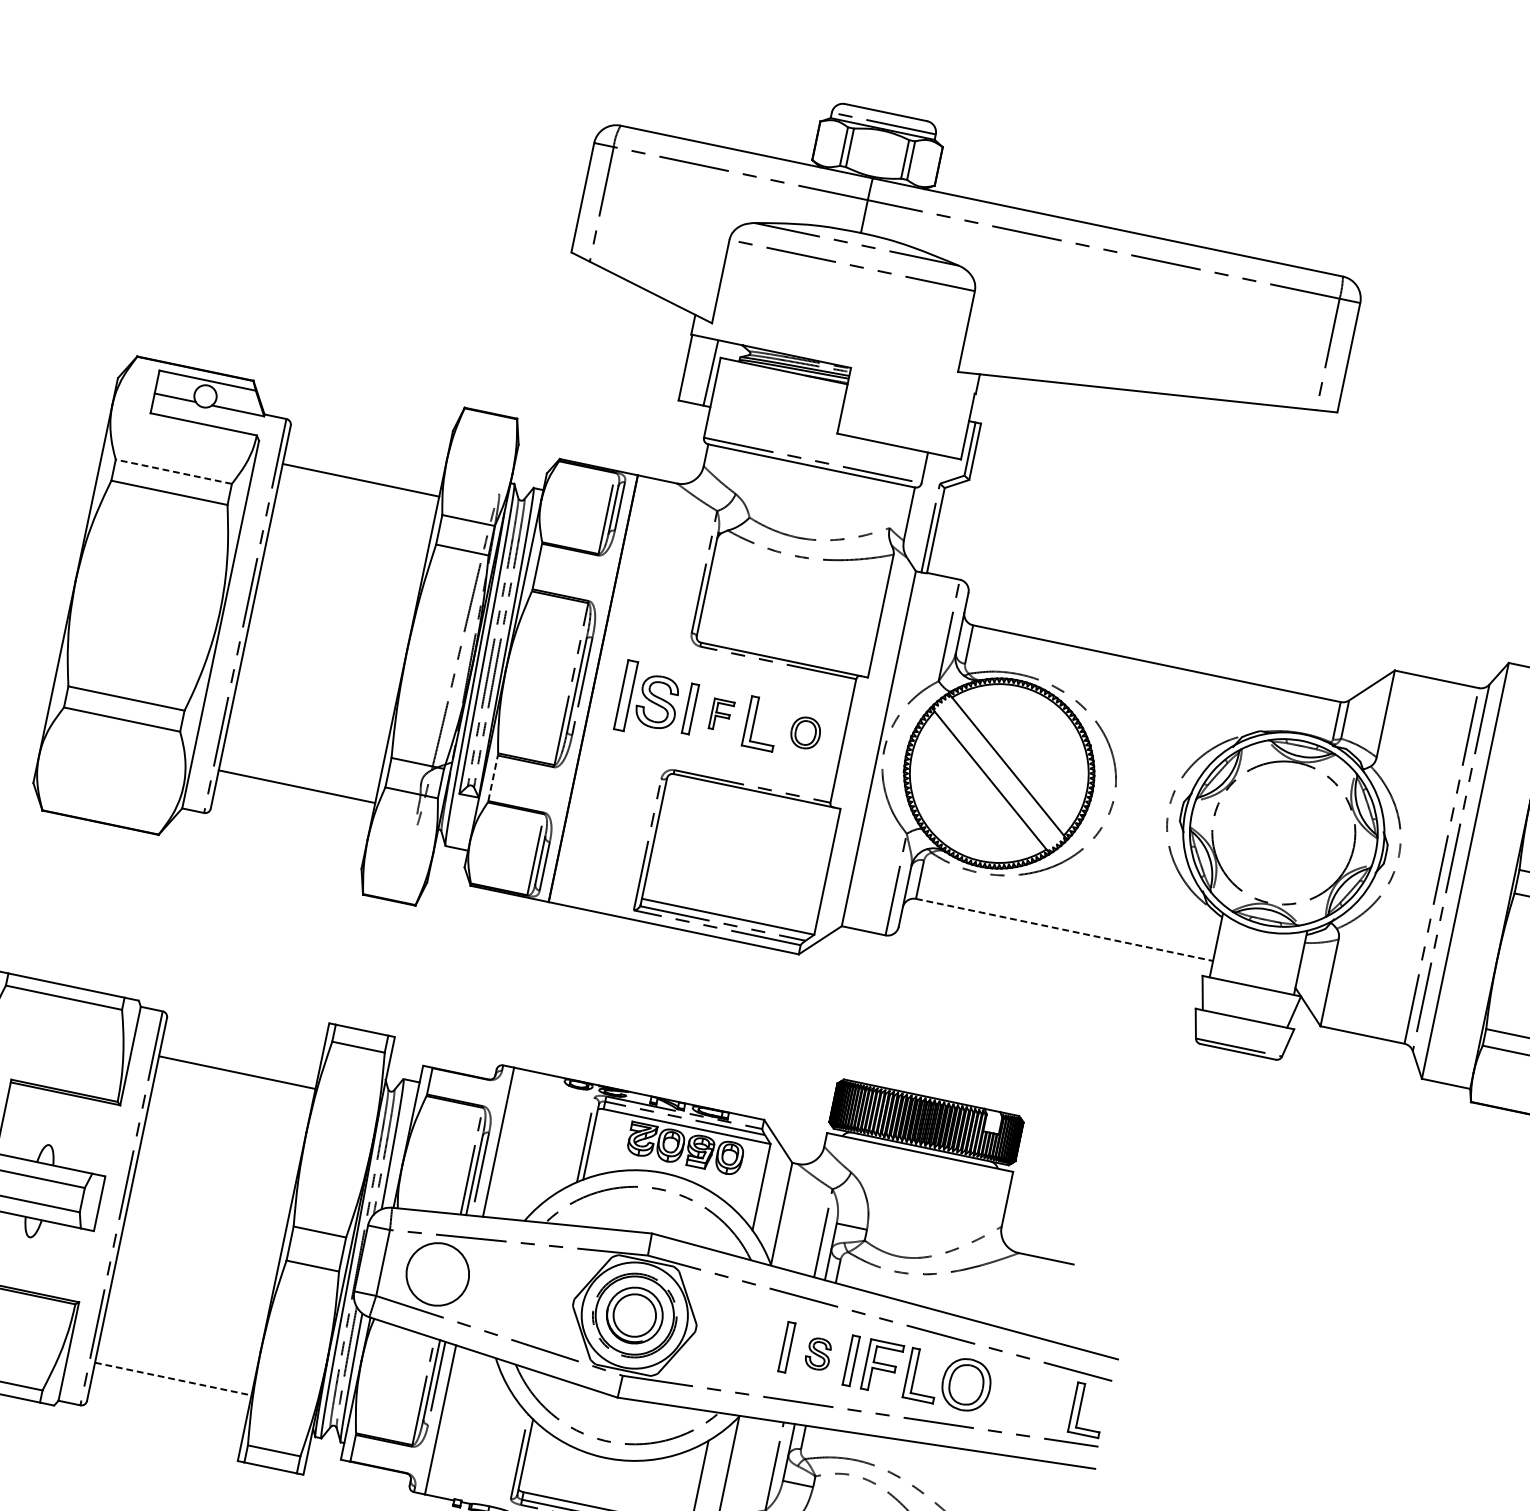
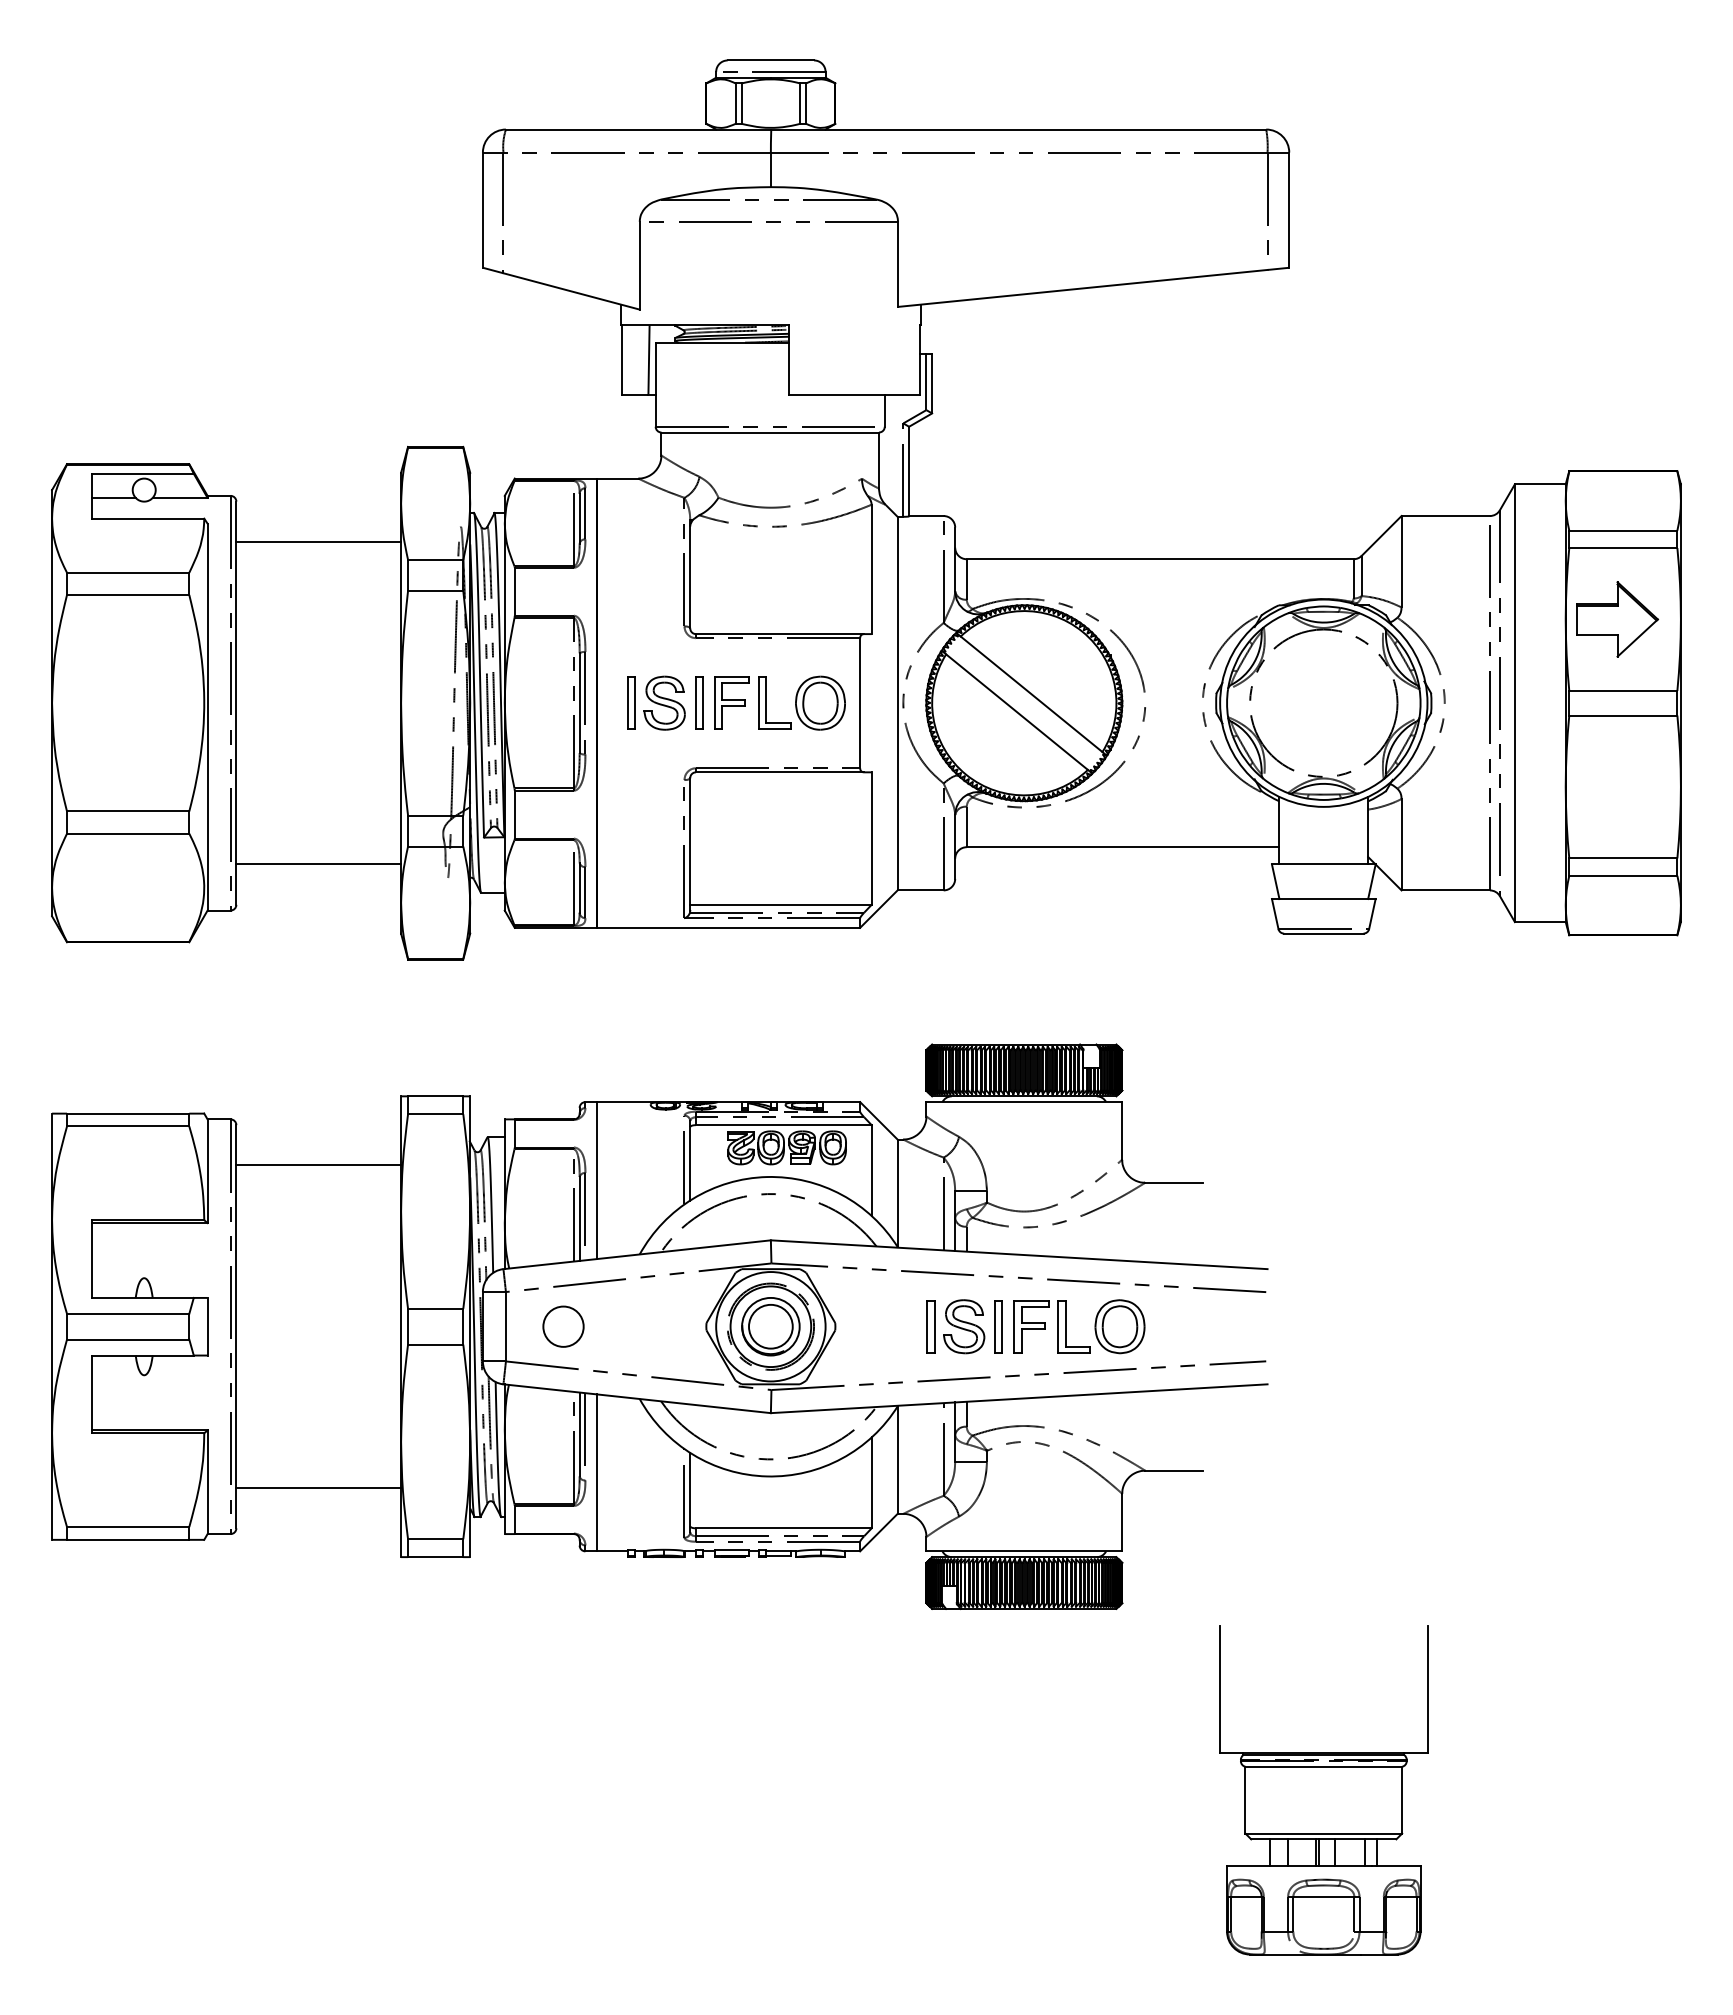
line: (173, 471) -> (127, 572), dashed -> solid
part: (626, 694) -> (631, 702), size x0.71
part: (721, 714) -> (731, 702), size x1.67
part: (805, 732) -> (820, 702), size x1.67
line: (492, 778) -> (514, 814), dashed -> solid
line: (1064, 930) -> (1123, 847), dashed -> solid
circle: (437, 1274) -> (563, 1326), size x0.62
part: (818, 1353) -> (964, 1326), size x1.67
line: (173, 1379) -> (319, 1488), dashed -> solid
part: (1080, 1408) -> (1240, 1326), removed

